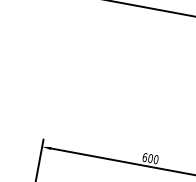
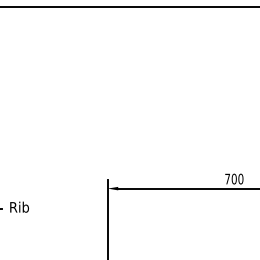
text: (144, 157) -> (227, 178), 600 -> 700

